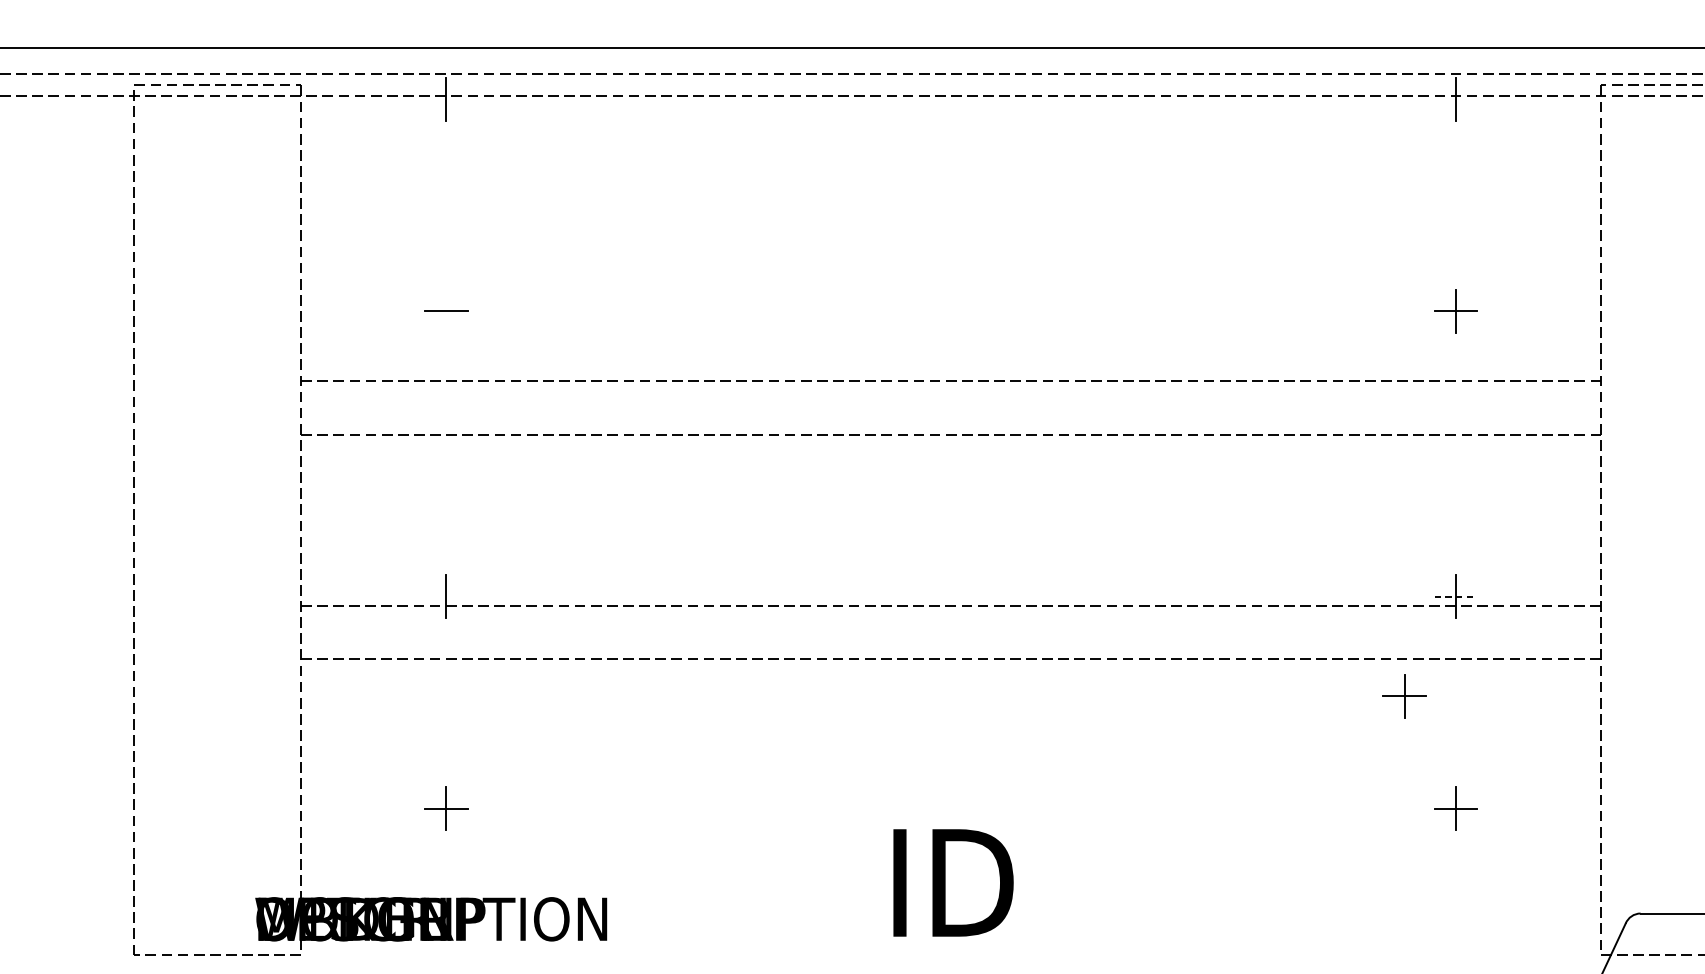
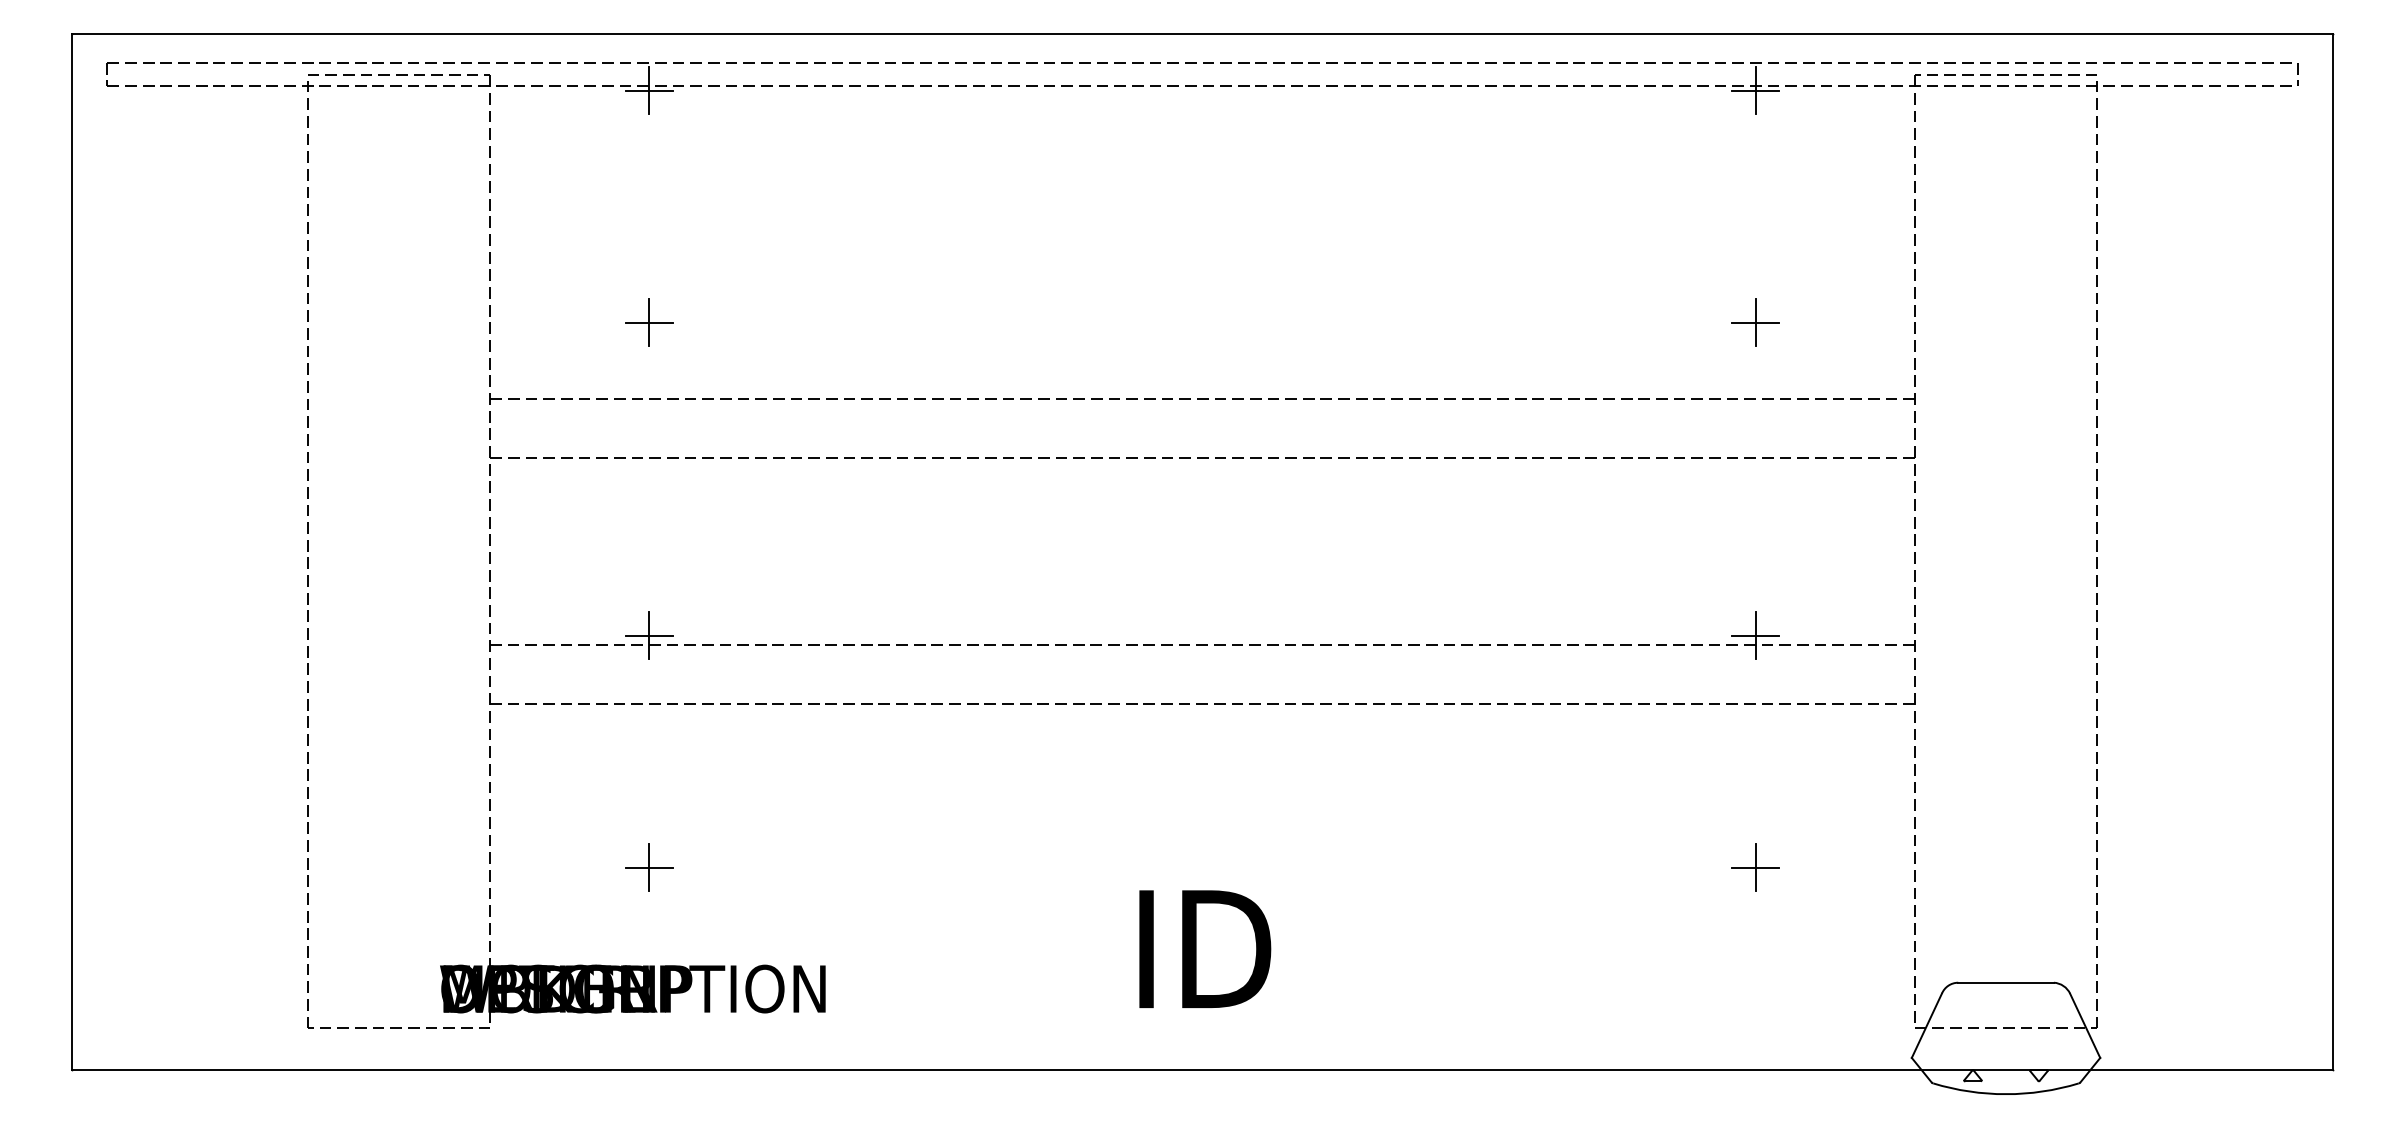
line: (445, 99) -> (648, 90), added
line: (1455, 99) -> (1755, 90), added
line: (446, 311) -> (649, 322), added
line: (445, 596) -> (648, 635), added
line: (1455, 596) -> (1755, 635), dashed -> solid
part: (1404, 696) -> (1699, 744), removed

